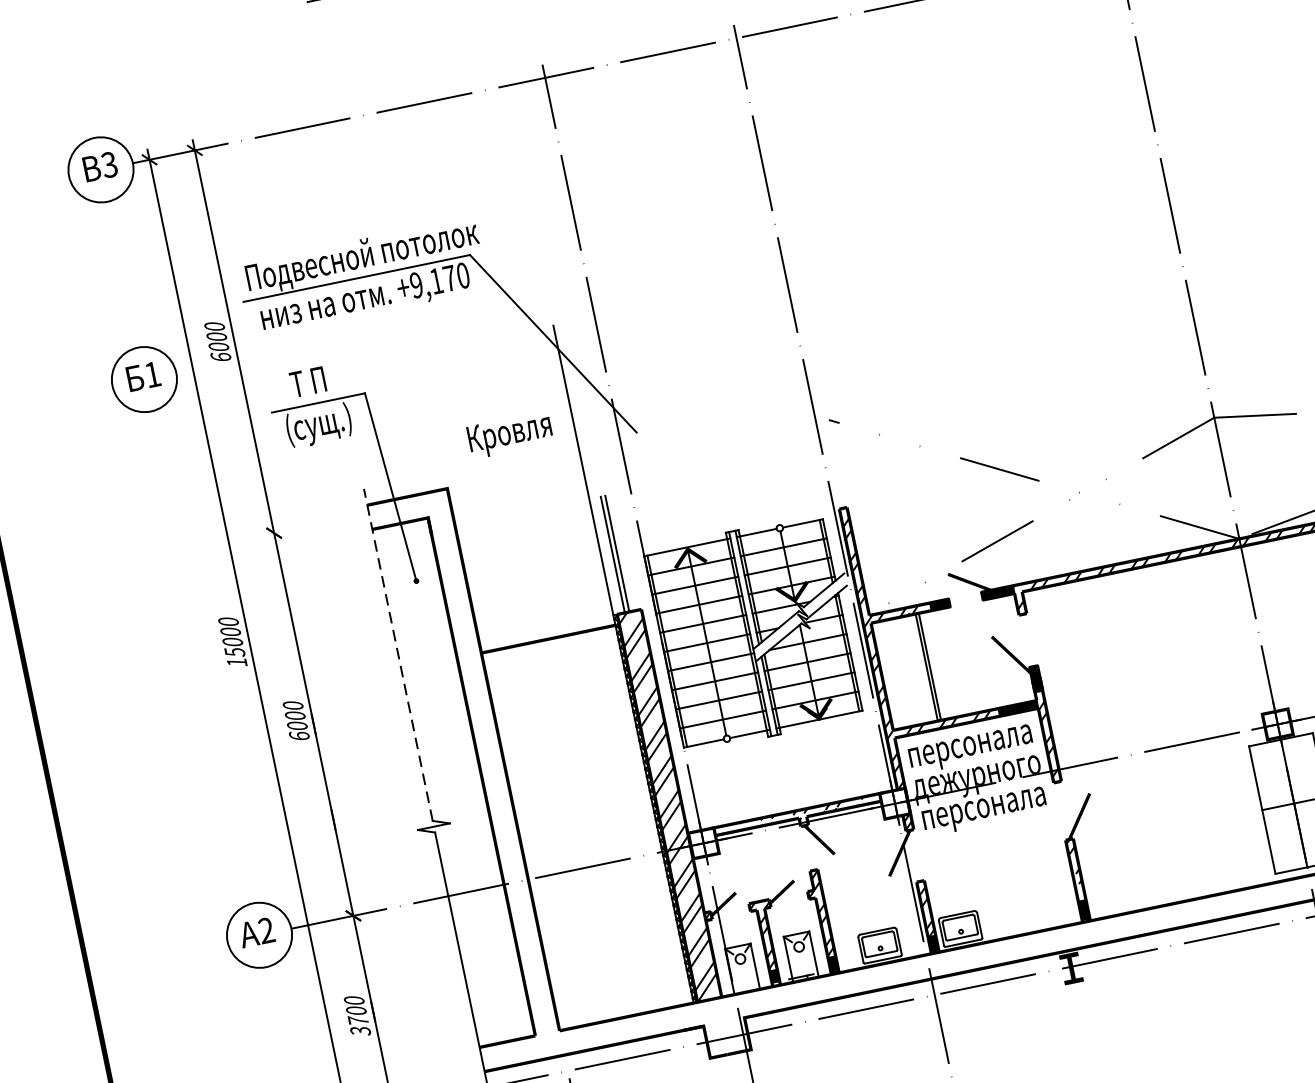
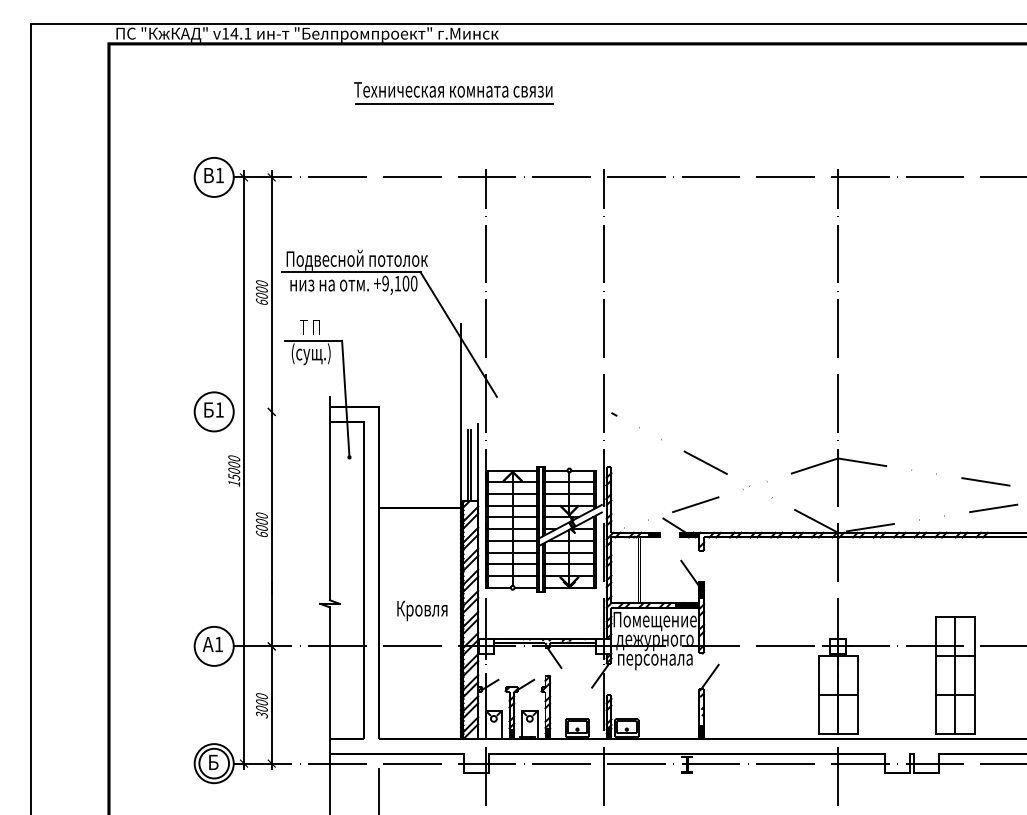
text: (108, 164) -> (219, 175), 3 -> 1
text: (449, 278) -> (405, 283), +9,170 -> +9,100
part: (143, 379) -> (213, 411), moved
text: (510, 434) -> (422, 610), moved
line: (628, 545) -> (478, 462), added
line: (397, 654) -> (329, 498), dashed -> solid
text: (970, 747) -> (654, 622), персонала -> Помещение
text: (265, 929) -> (218, 643), 2 -> 1
text: (357, 1019) -> (261, 707), 3700 -> 3000

